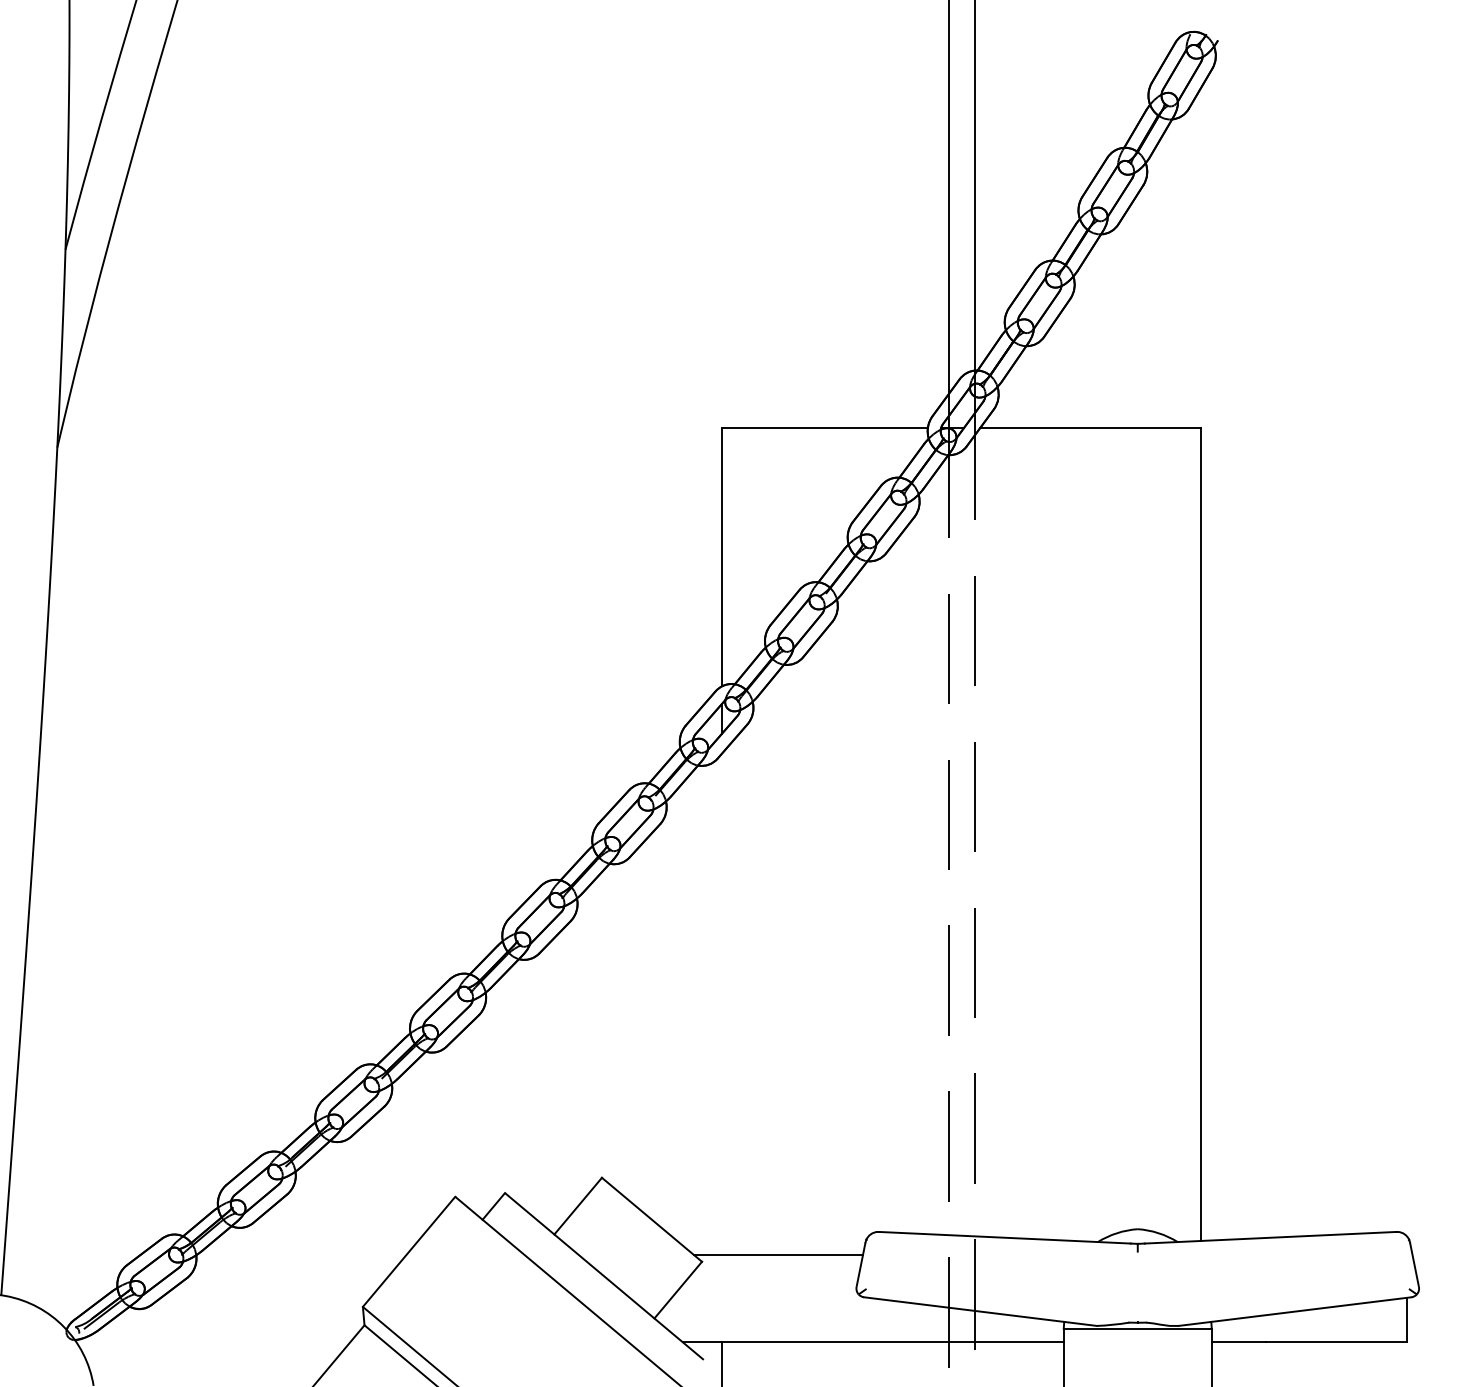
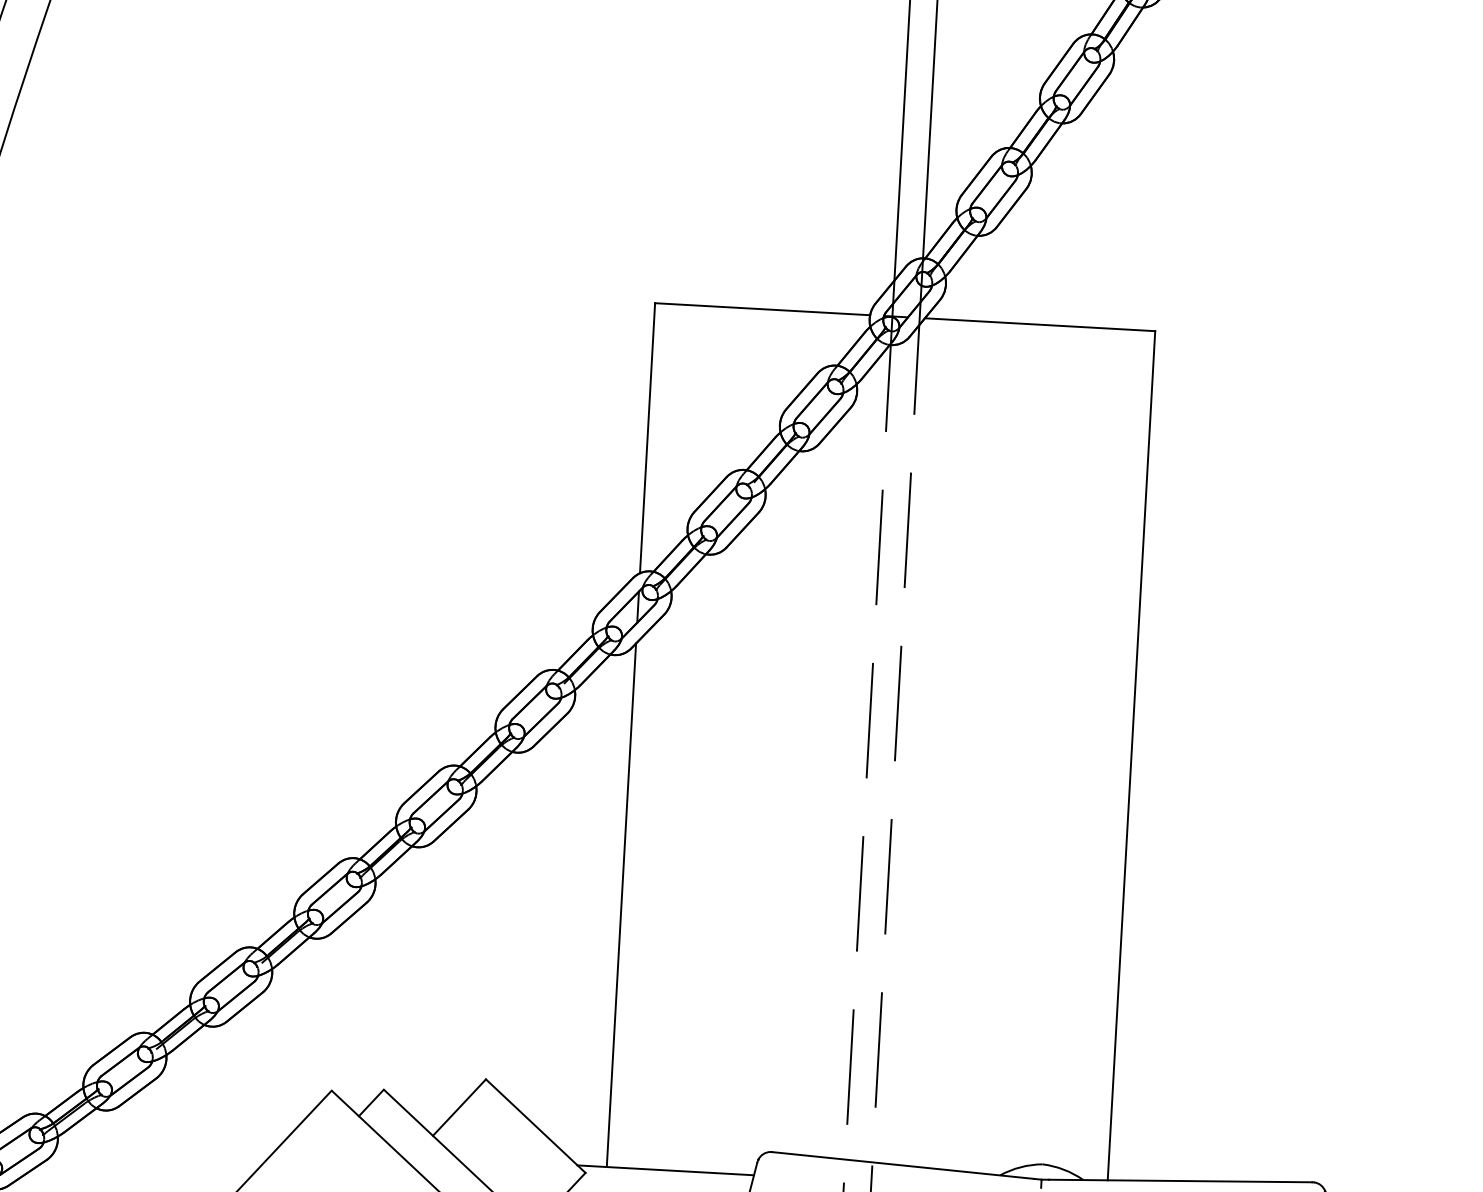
line: (722, 1004) -> (621, 905), added

